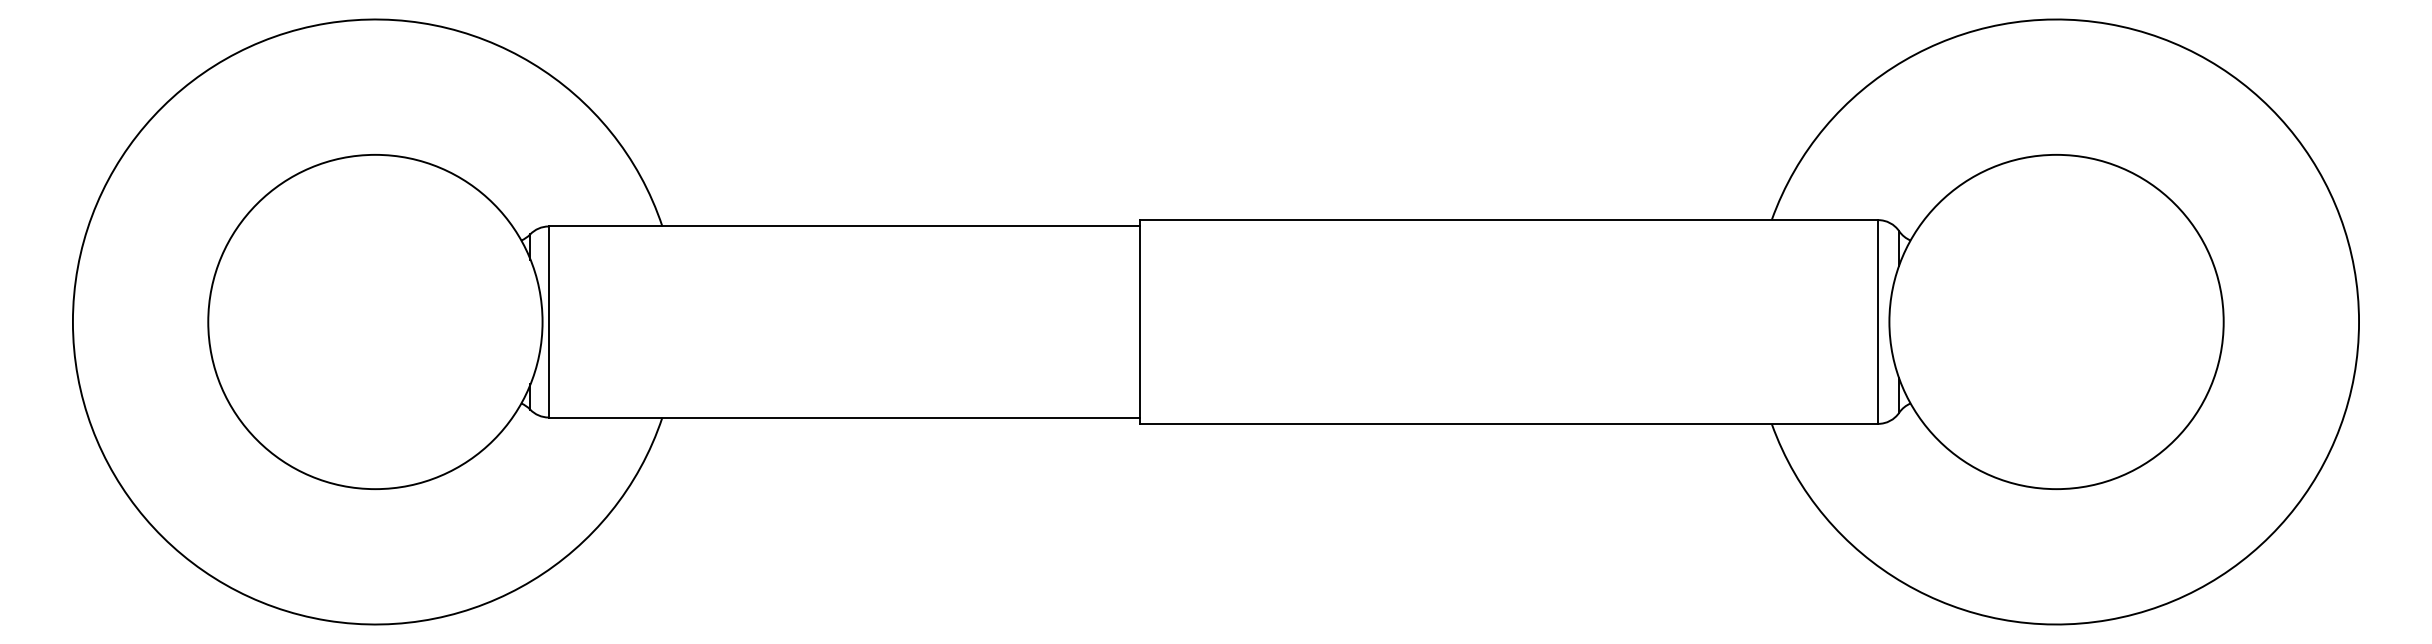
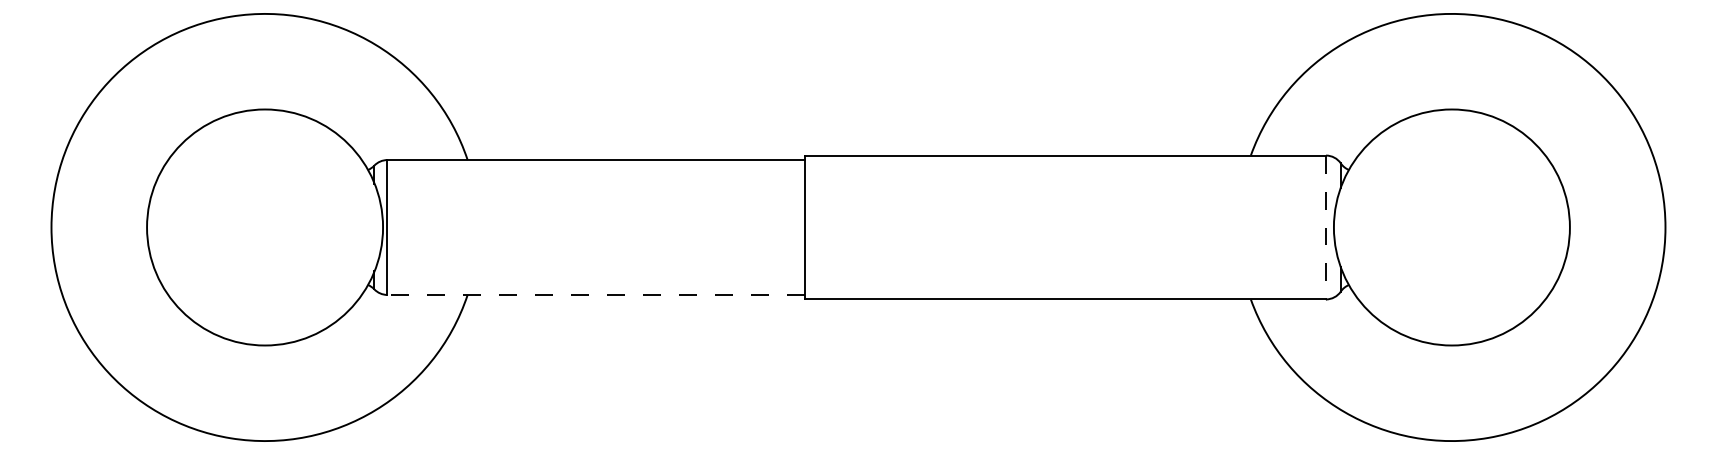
line: (1878, 322) -> (1326, 227), solid -> dashed
line: (843, 417) -> (595, 294), solid -> dashed

